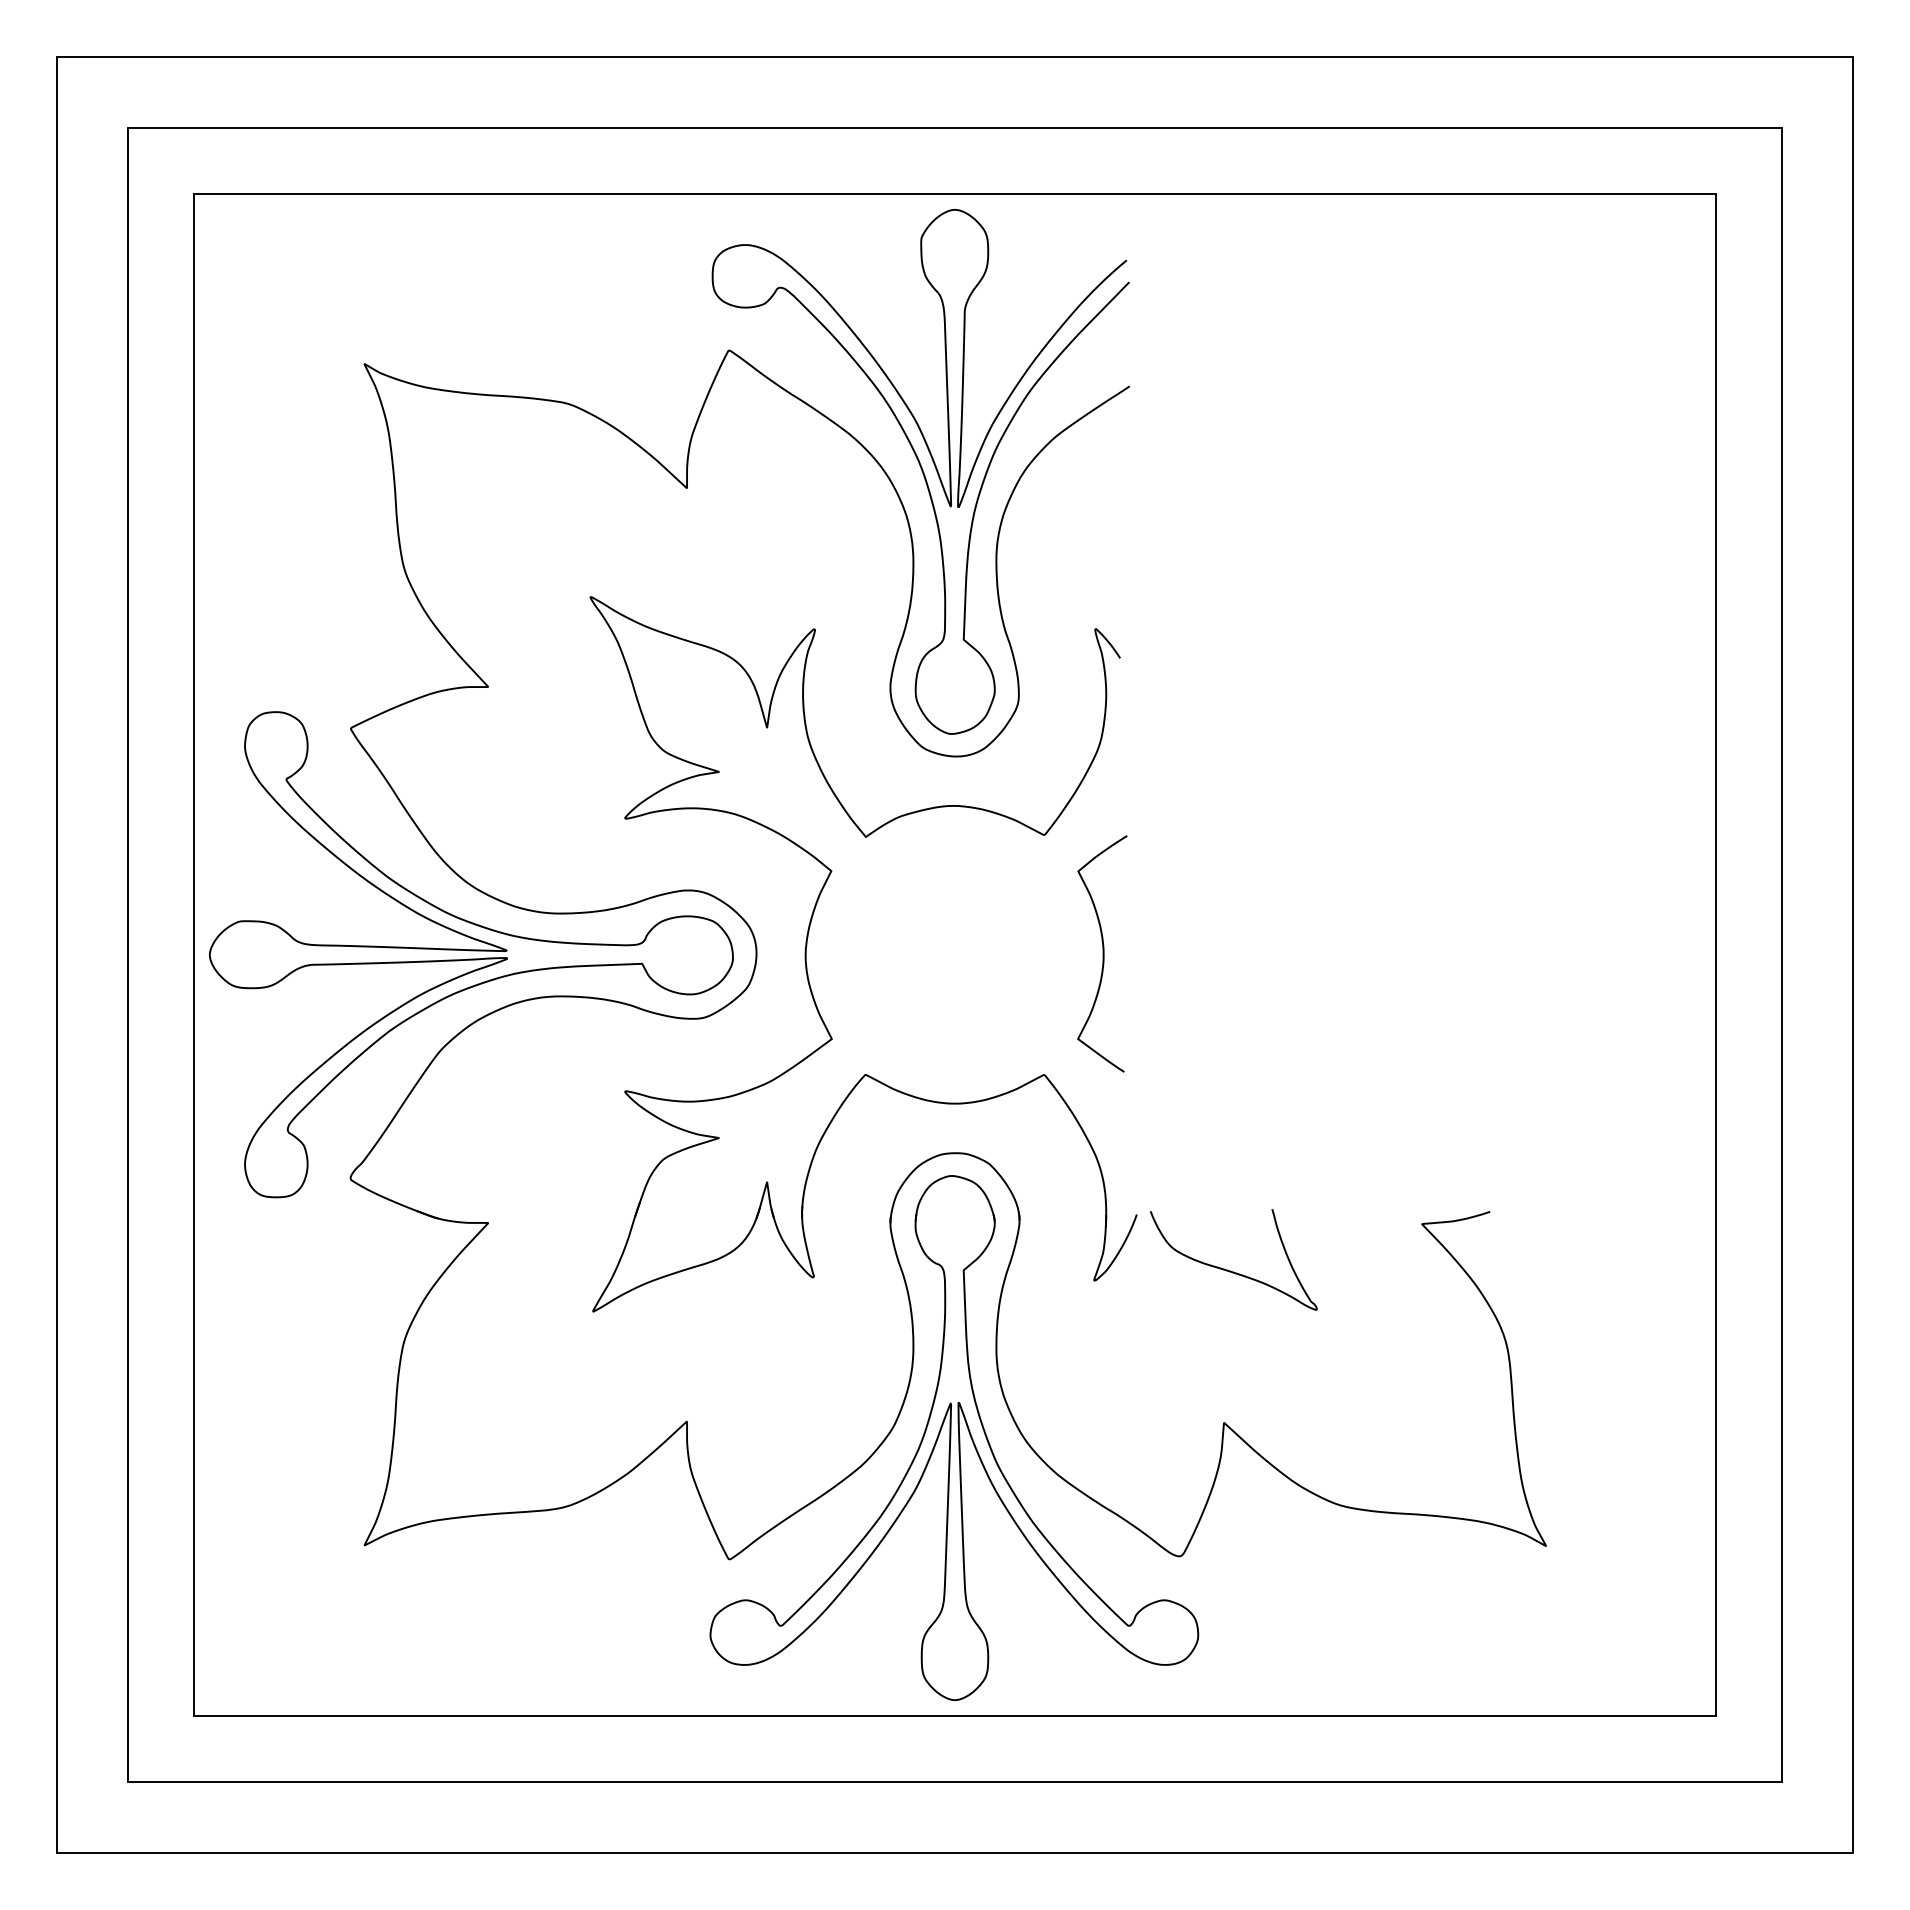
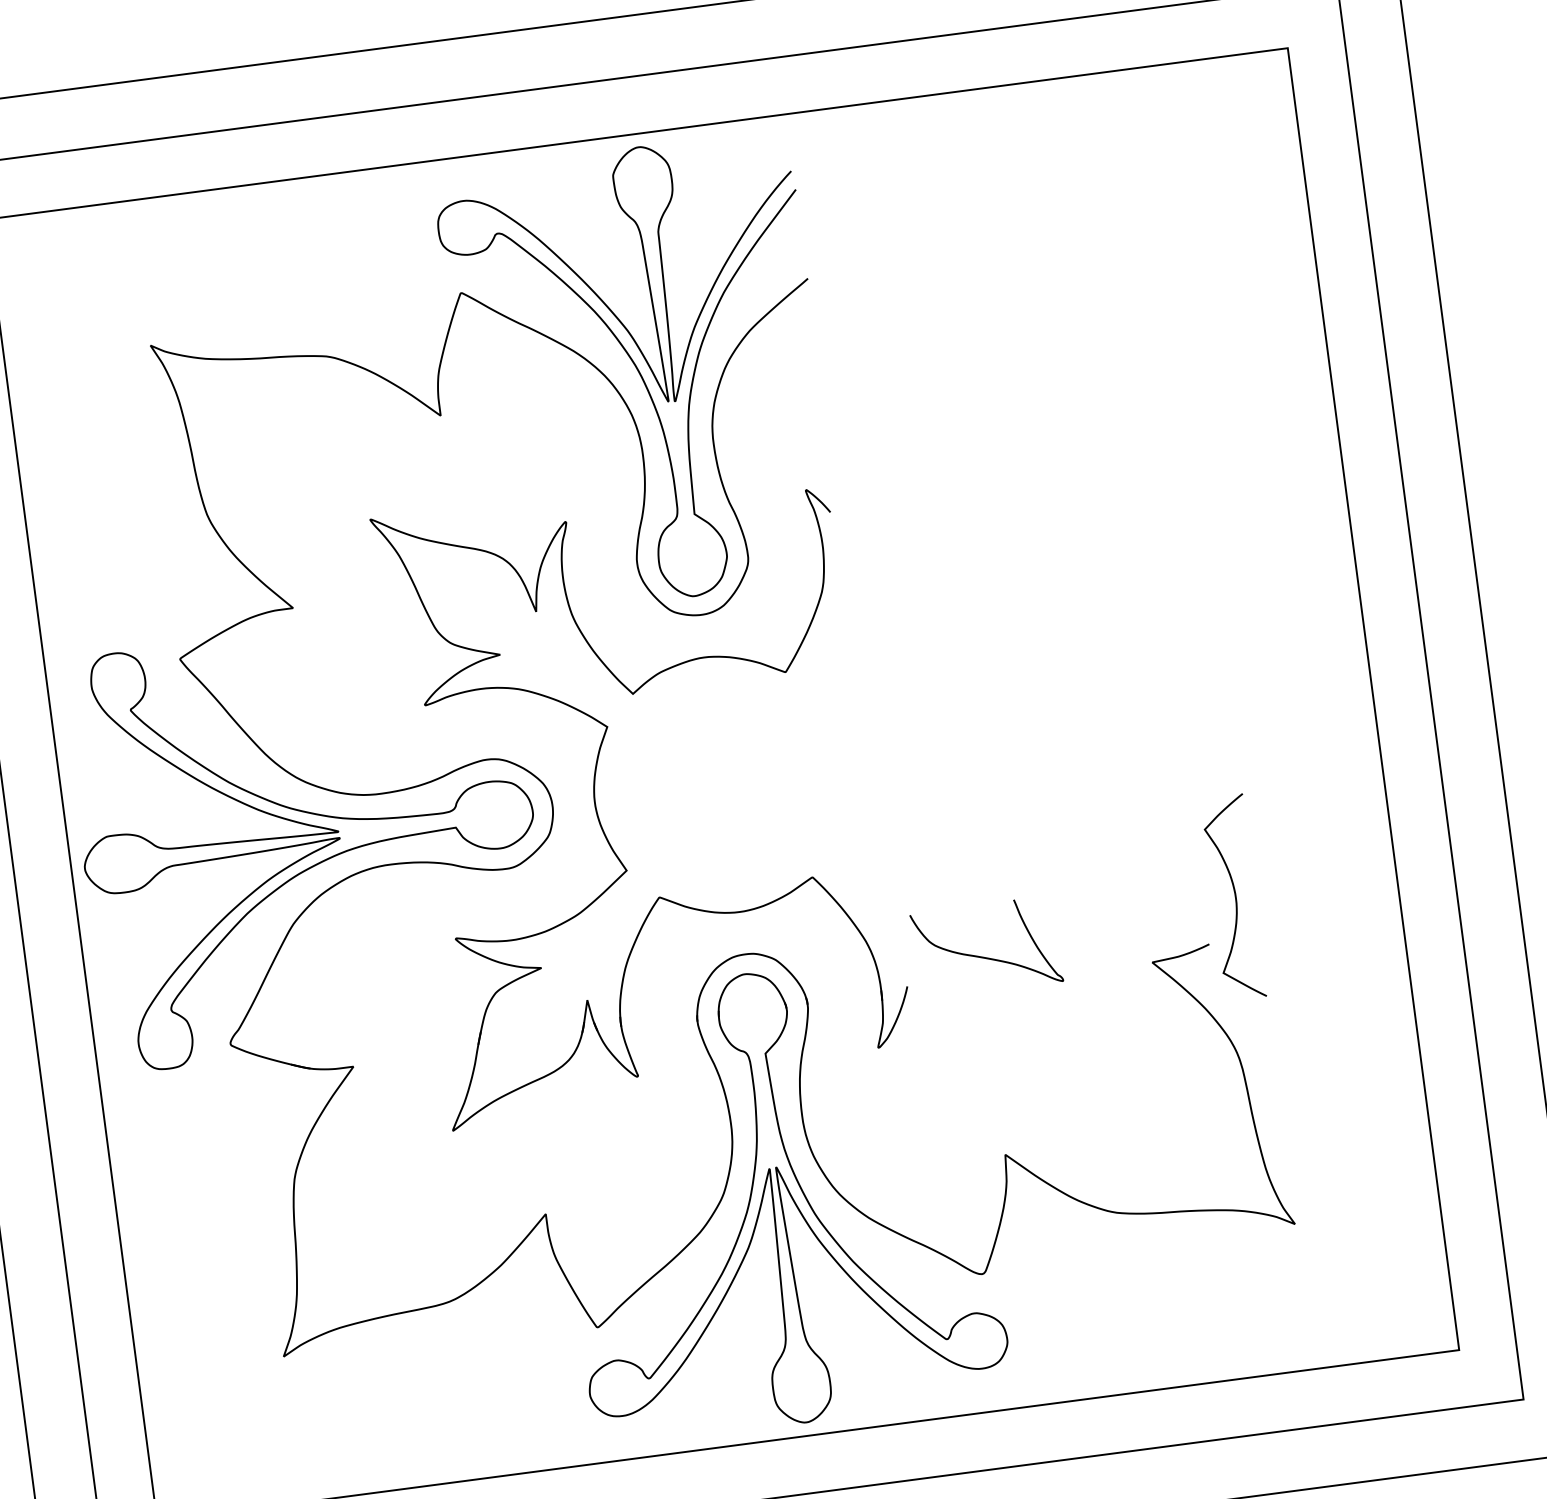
curve: (1102, 953) -> (1234, 897), moved
curve: (1230, 1270) -> (985, 957), moved

